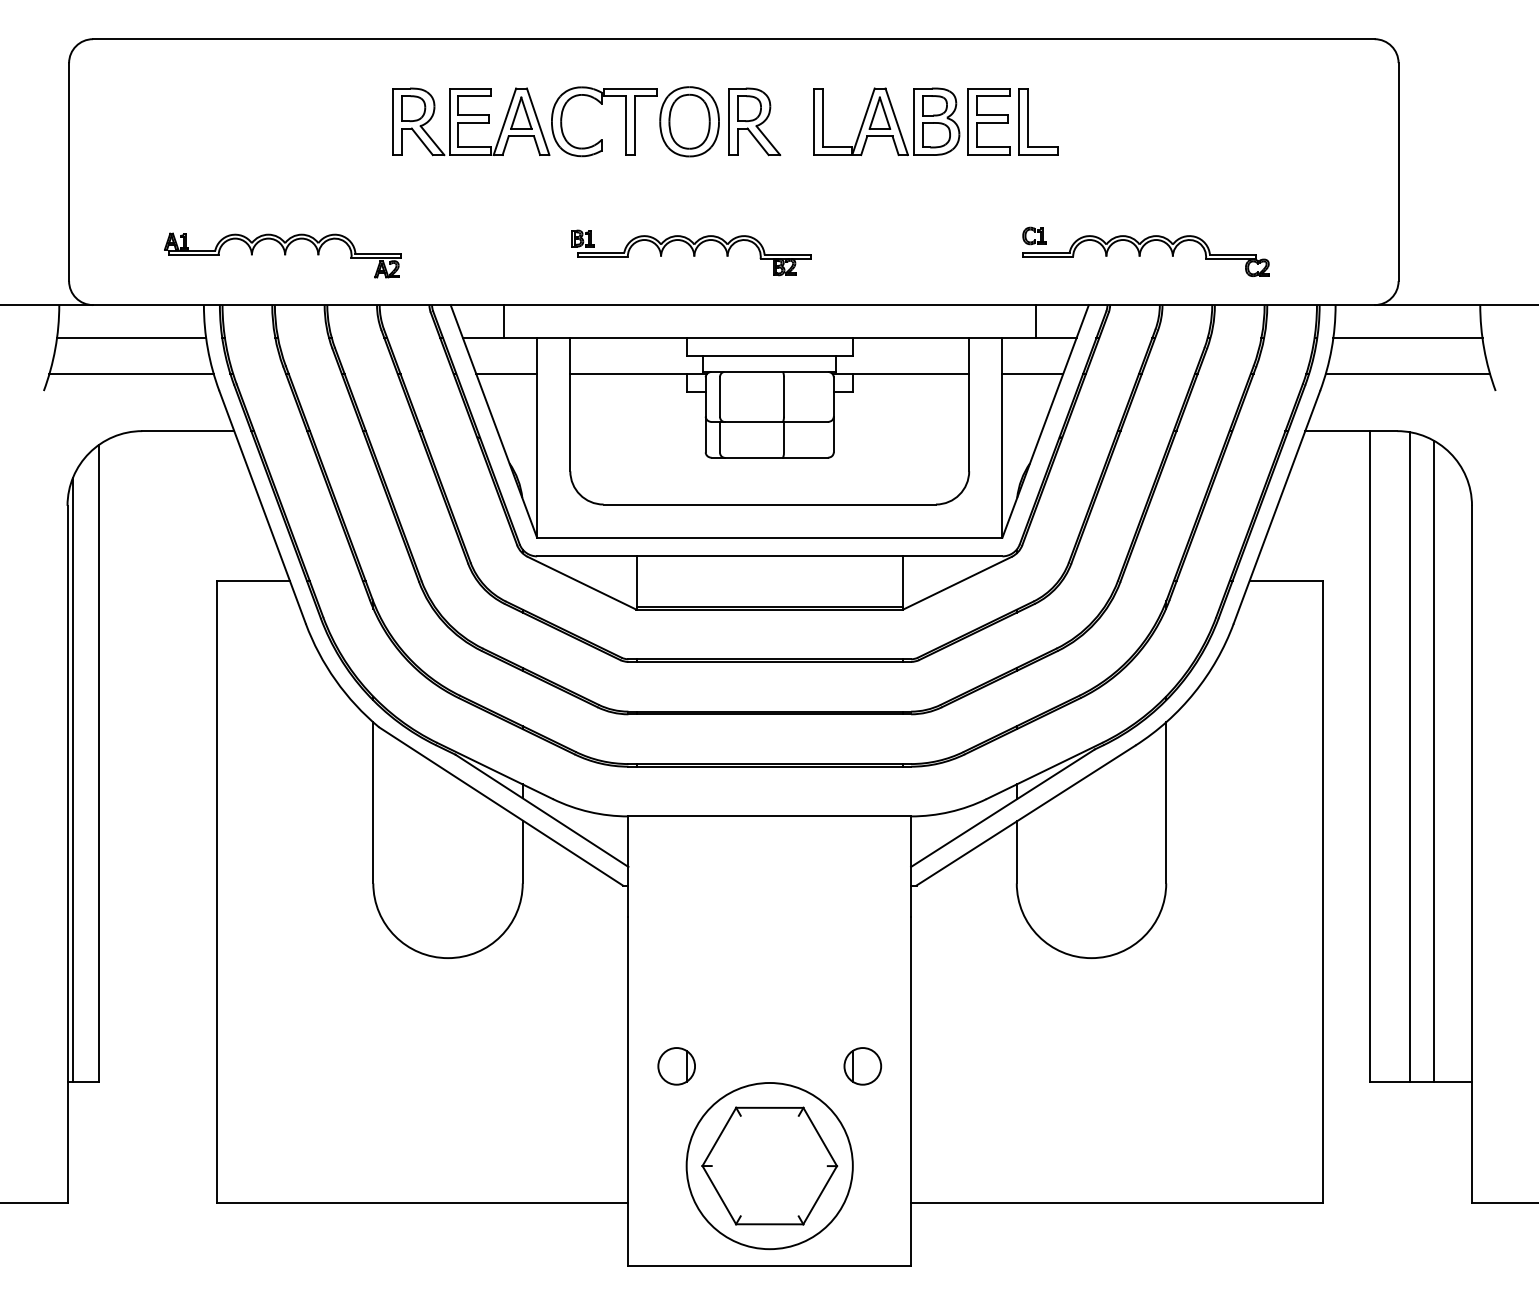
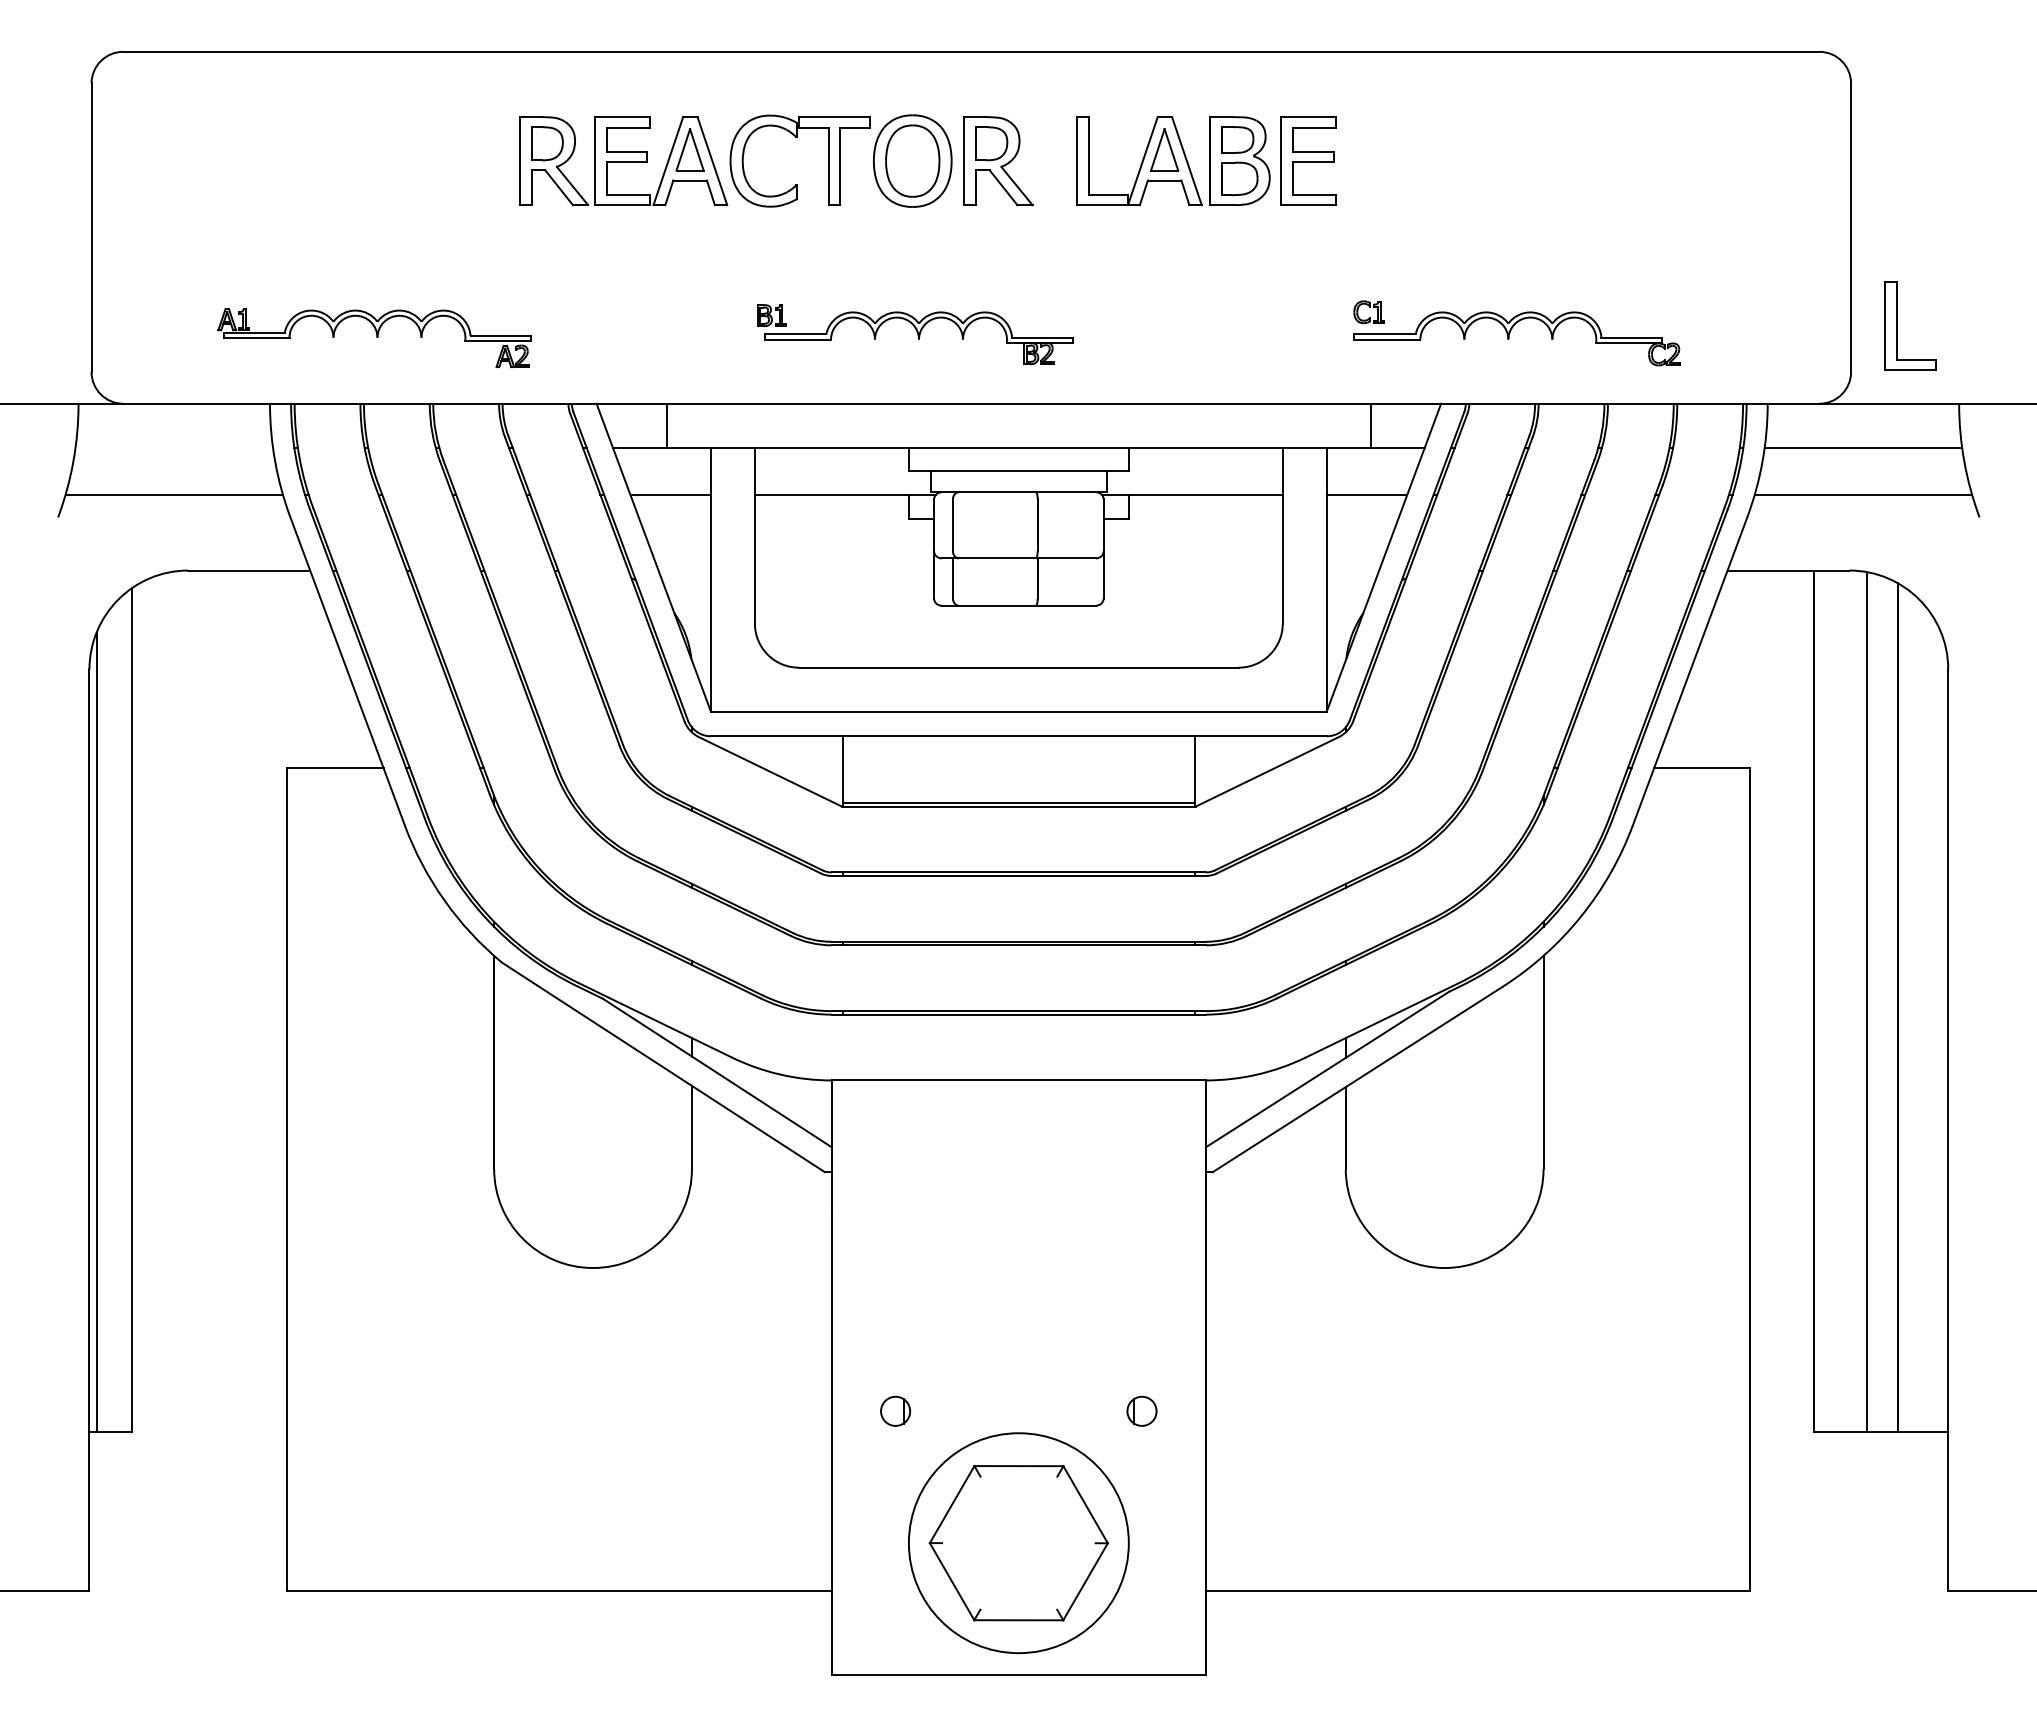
part: (1028, 121) -> (1897, 325), moved
line: (131, 338) -> (173, 447), removed
part: (676, 1066) -> (895, 1411), size x0.6
part: (862, 1066) -> (1141, 1411), size x0.6

